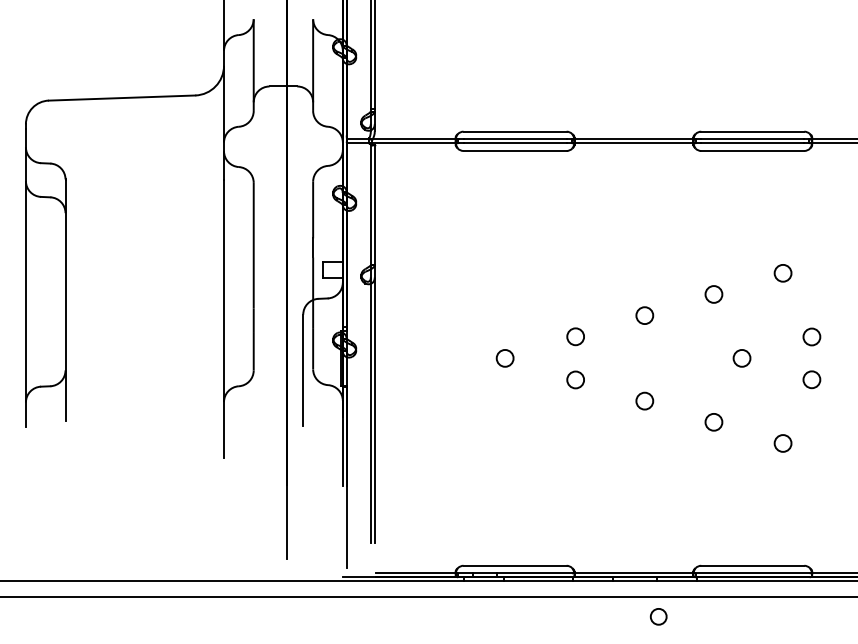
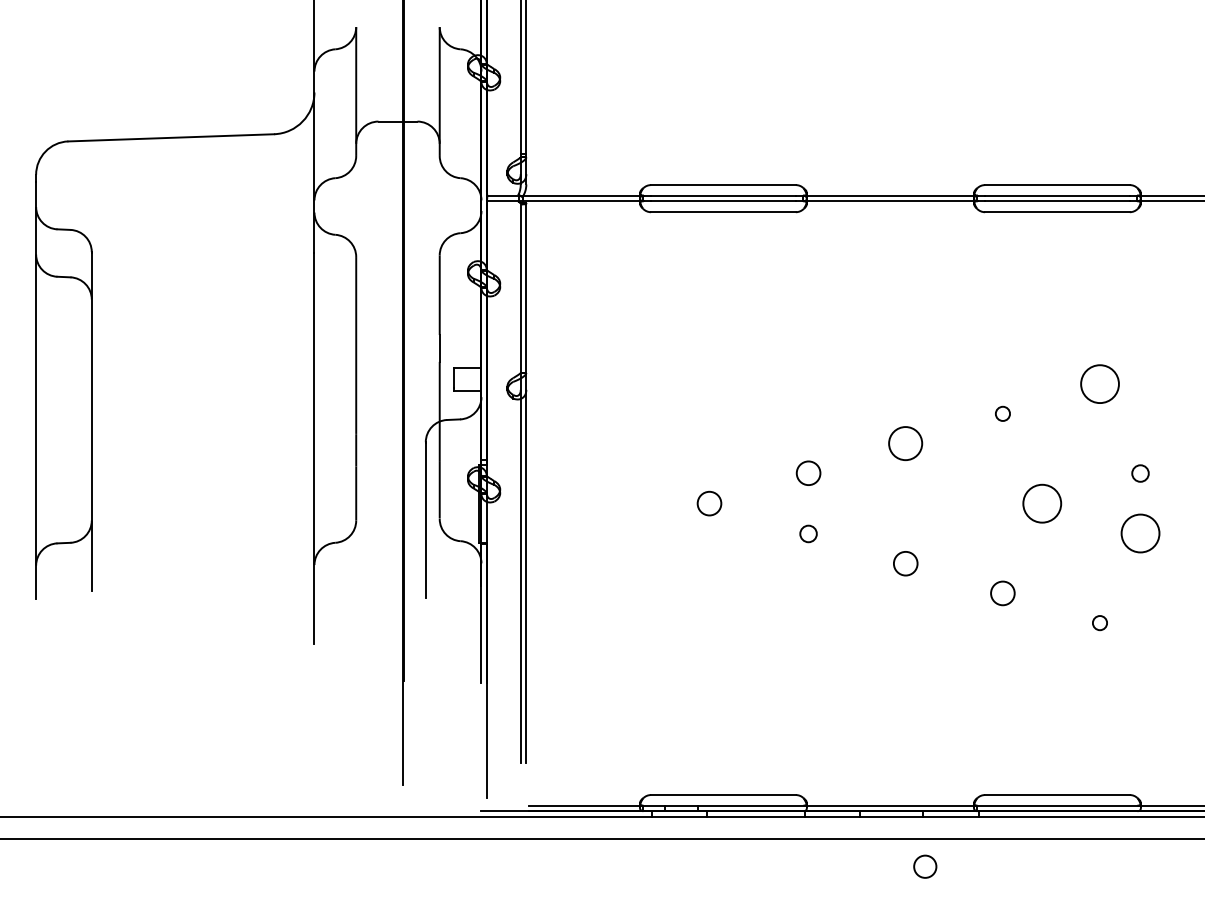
circle: (782, 272) -> (1099, 383), size x1.6
circle: (713, 294) -> (1002, 413), size x0.6
circle: (644, 315) -> (905, 443), size x1.4
circle: (811, 336) -> (1140, 473), size x0.7
circle: (742, 358) -> (1042, 503), size x1.6
circle: (575, 379) -> (808, 533), size x0.7
circle: (811, 379) -> (1140, 533), size x1.6
circle: (782, 442) -> (1099, 622), size x0.6

